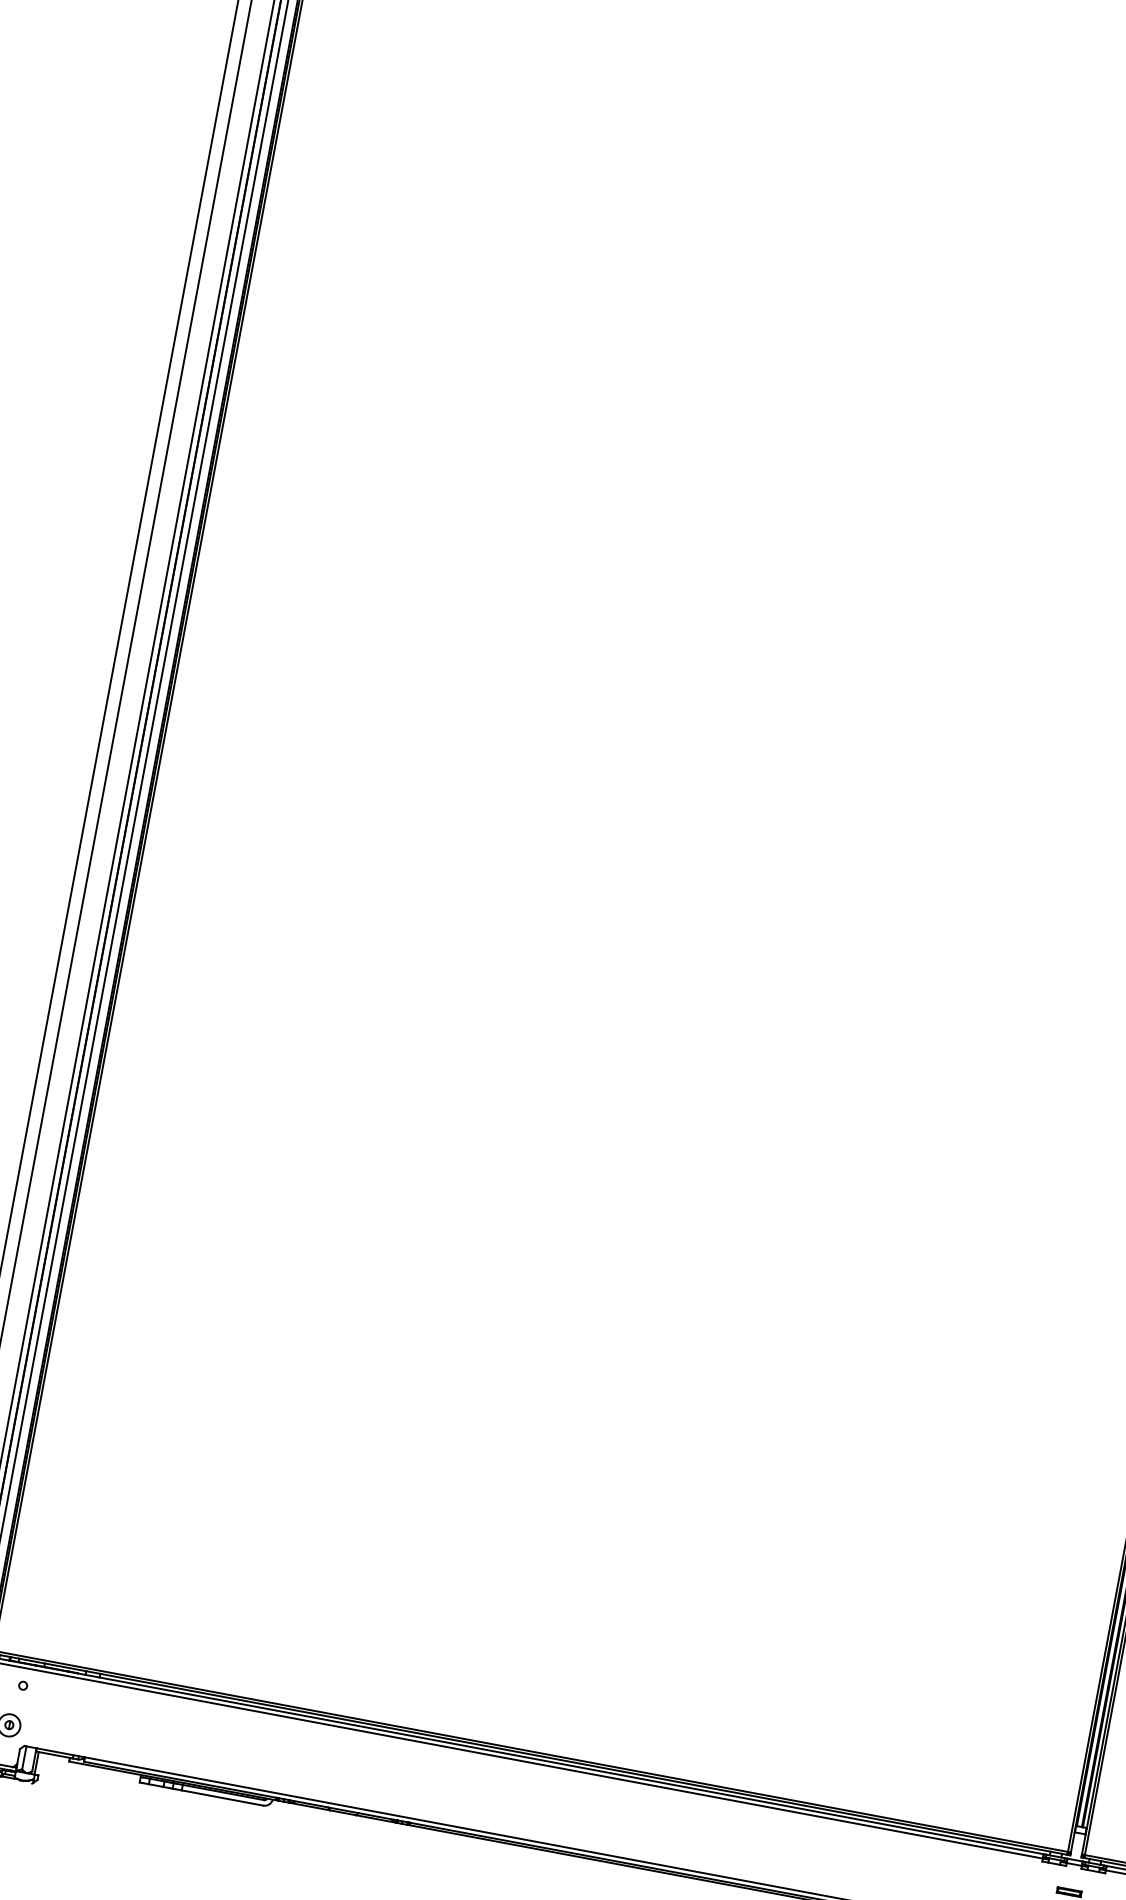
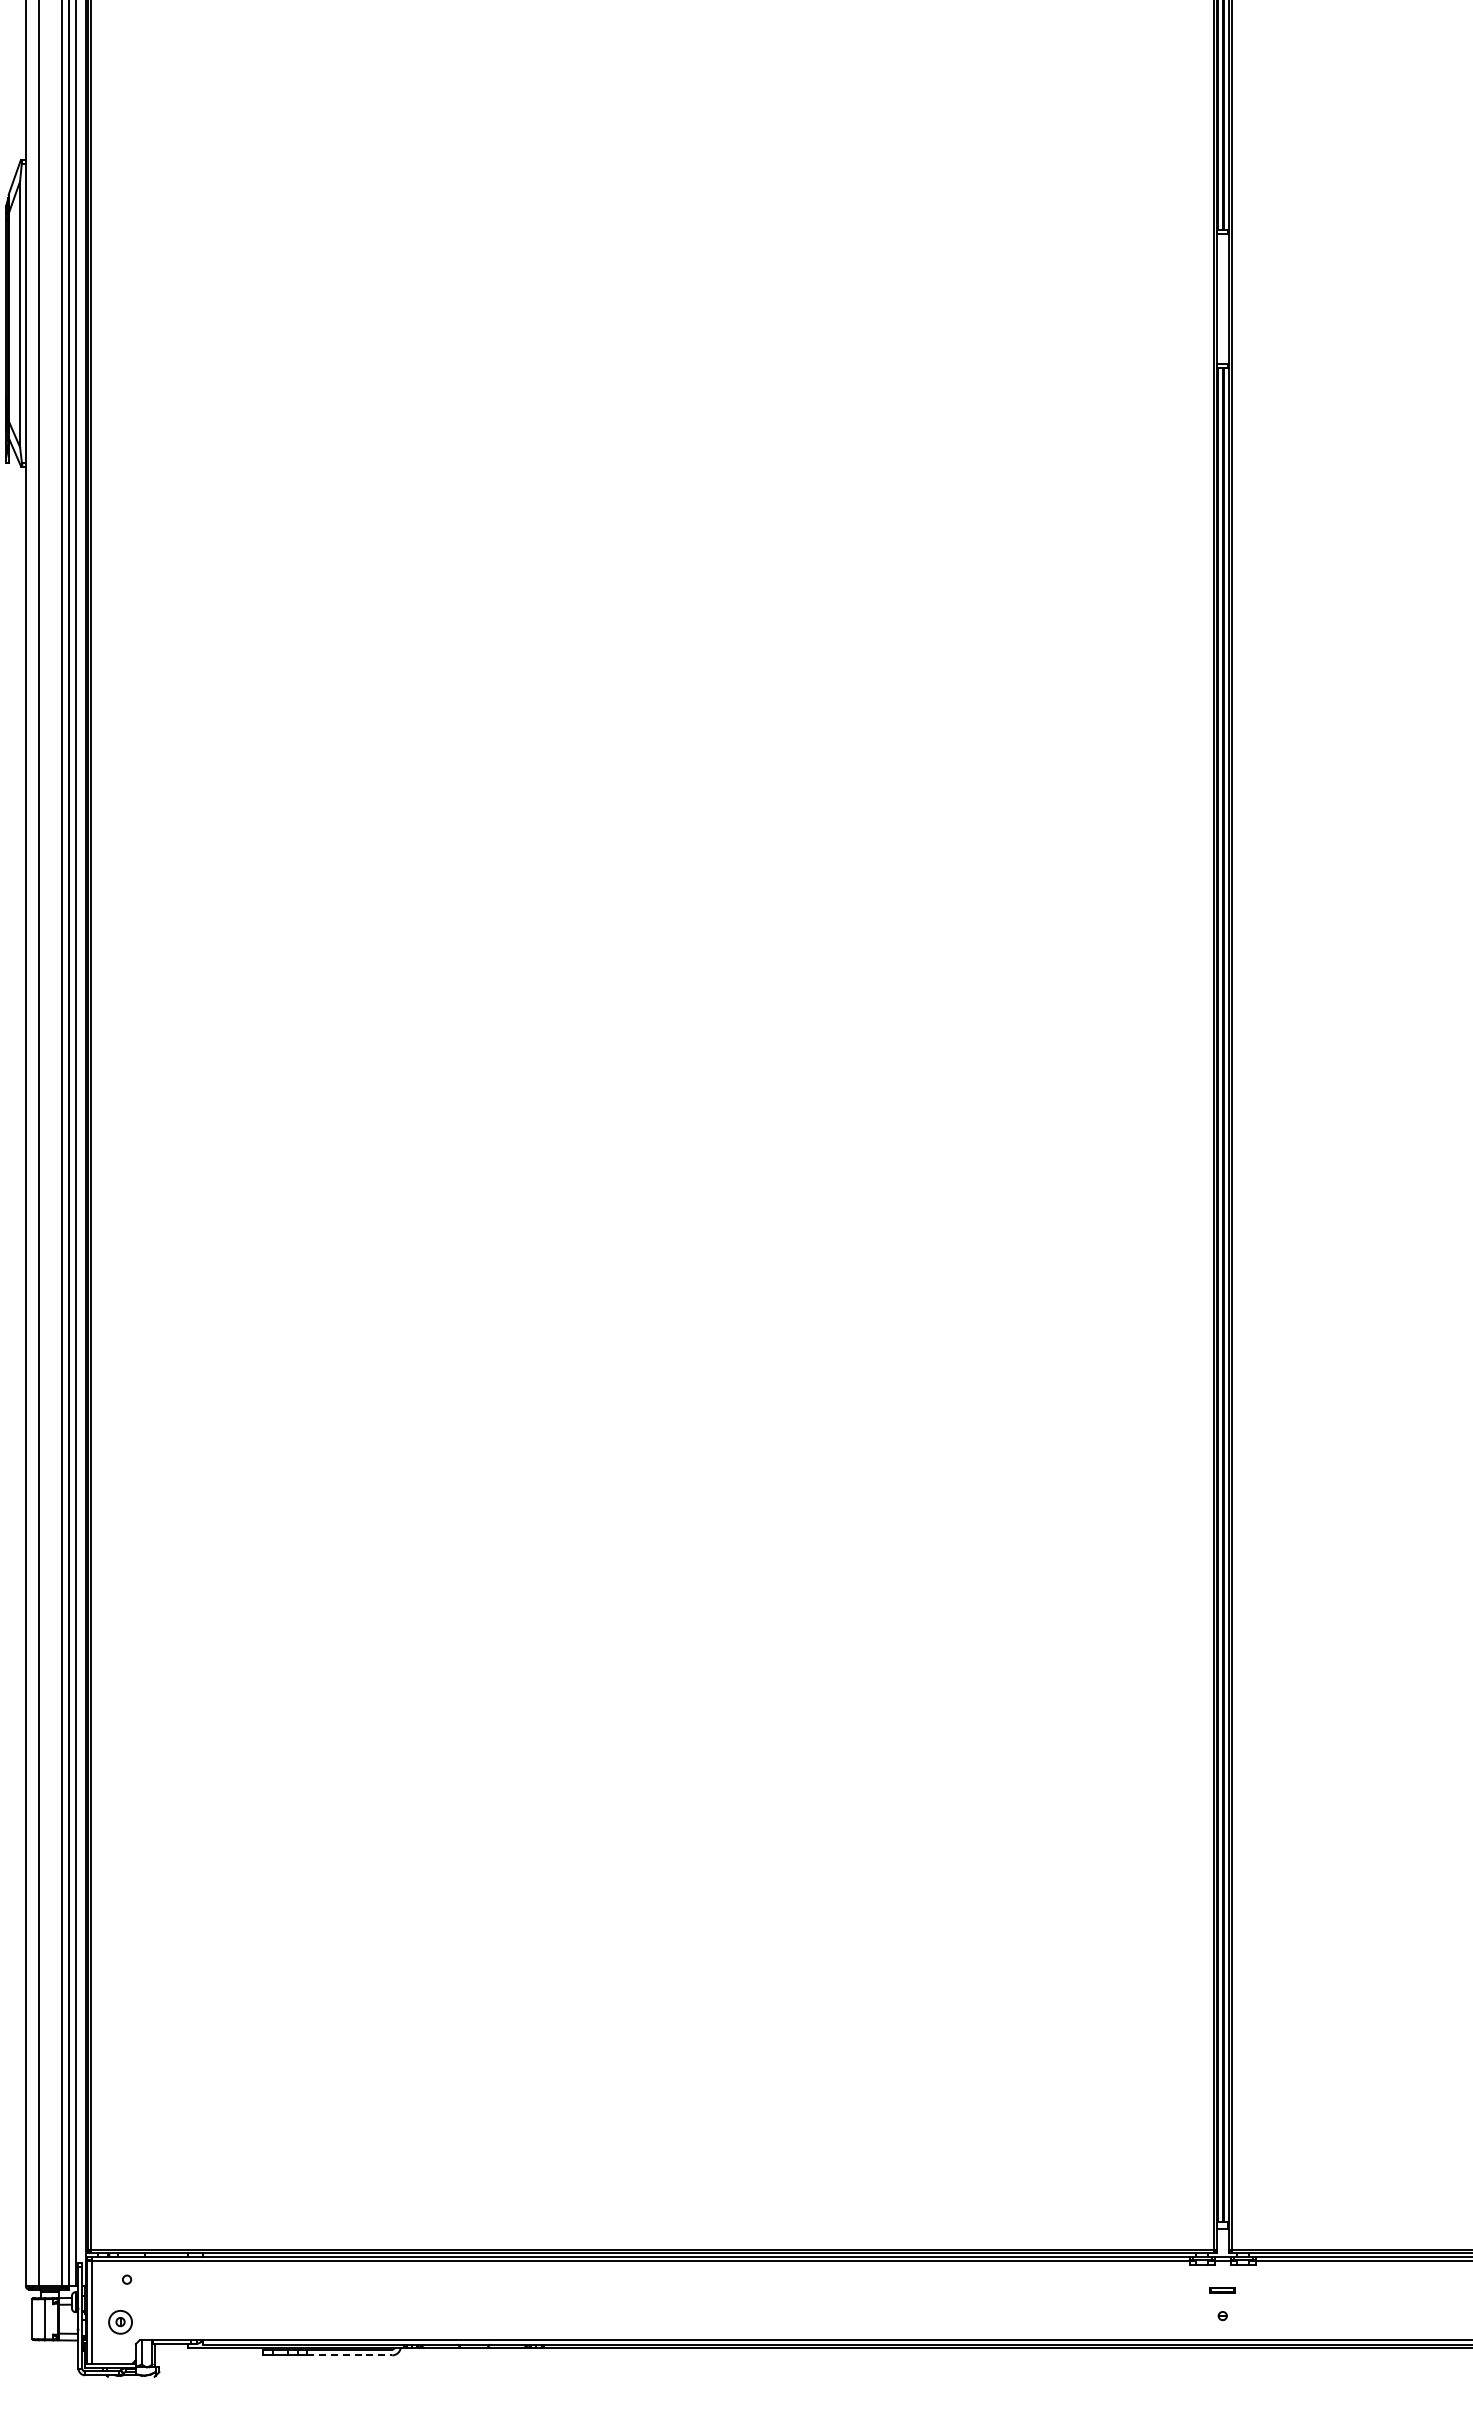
line: (222, 1798) -> (349, 2355), solid -> dashed

